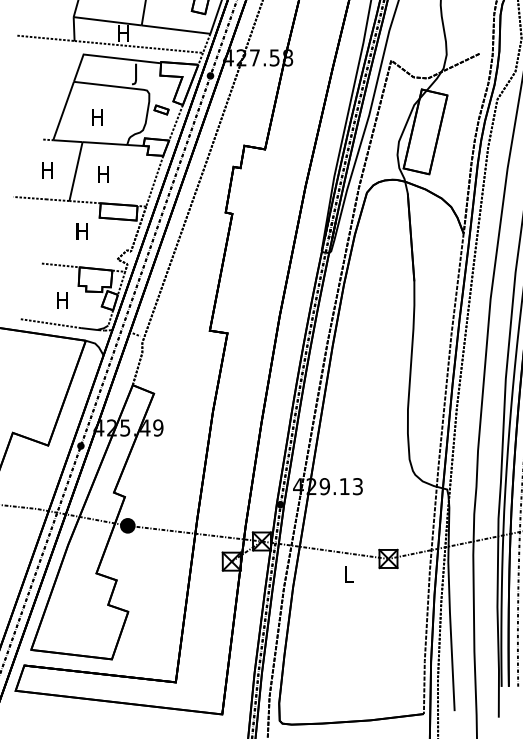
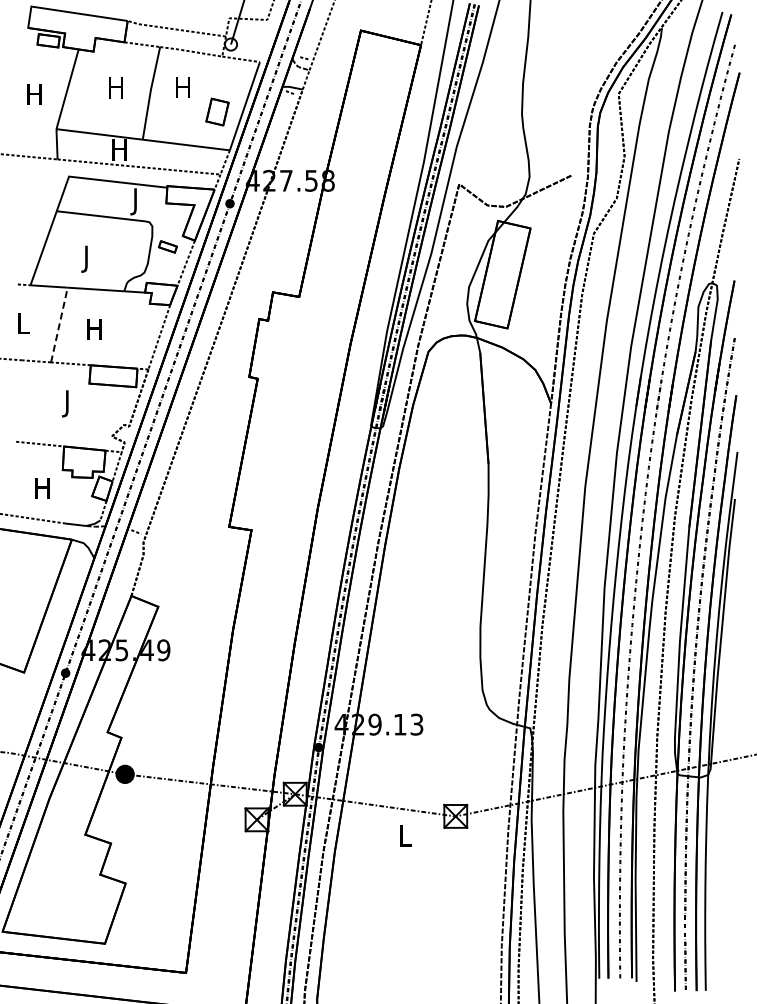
text: (97, 119) -> (86, 258), H -> J
text: (46, 170) -> (22, 323), H -> L
line: (76, 171) -> (59, 324), solid -> dashed
text: (82, 233) -> (67, 403), H -> J

